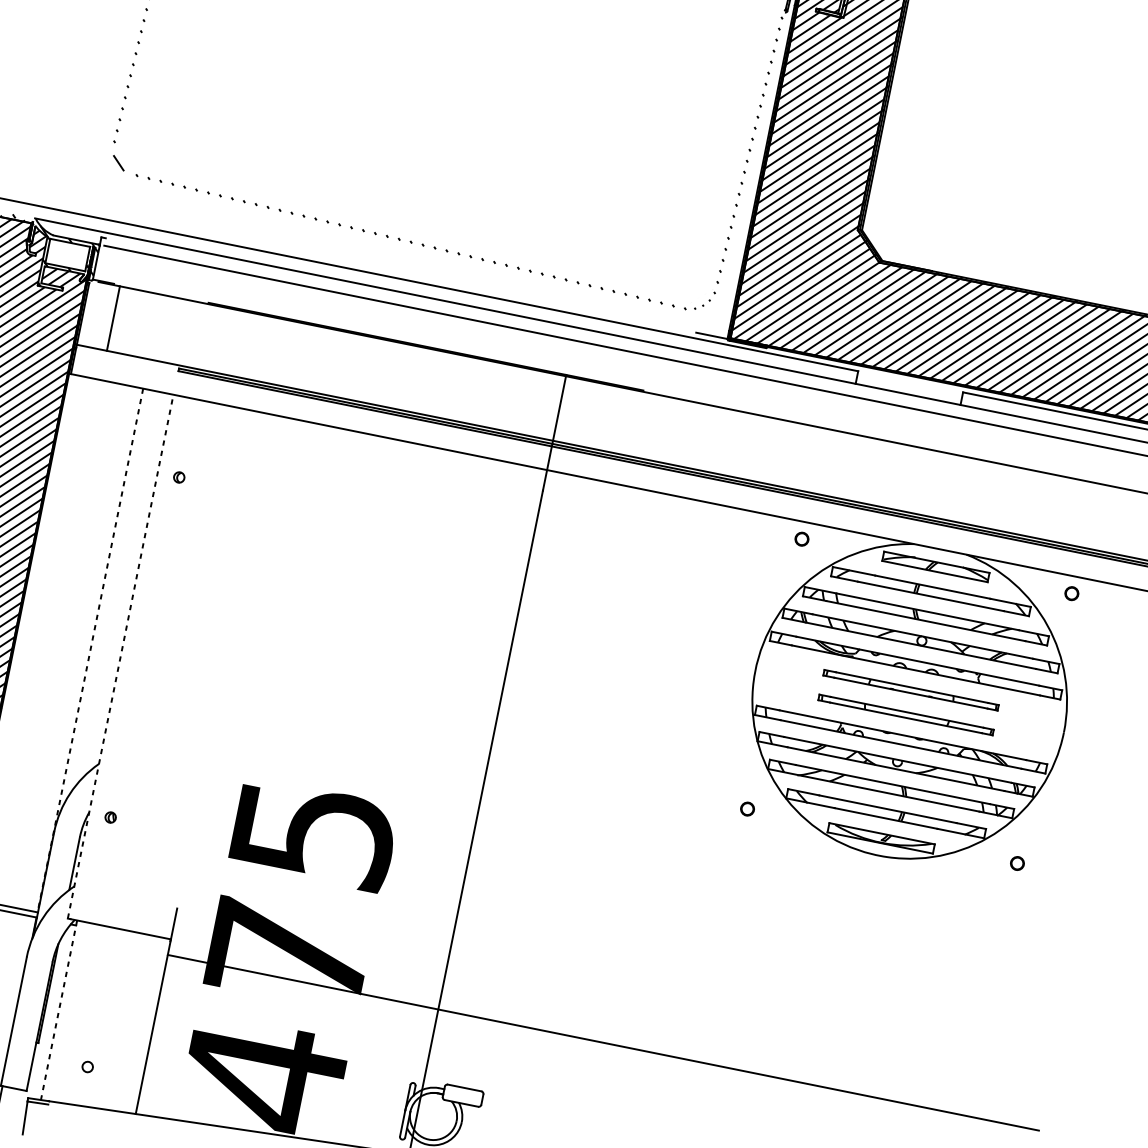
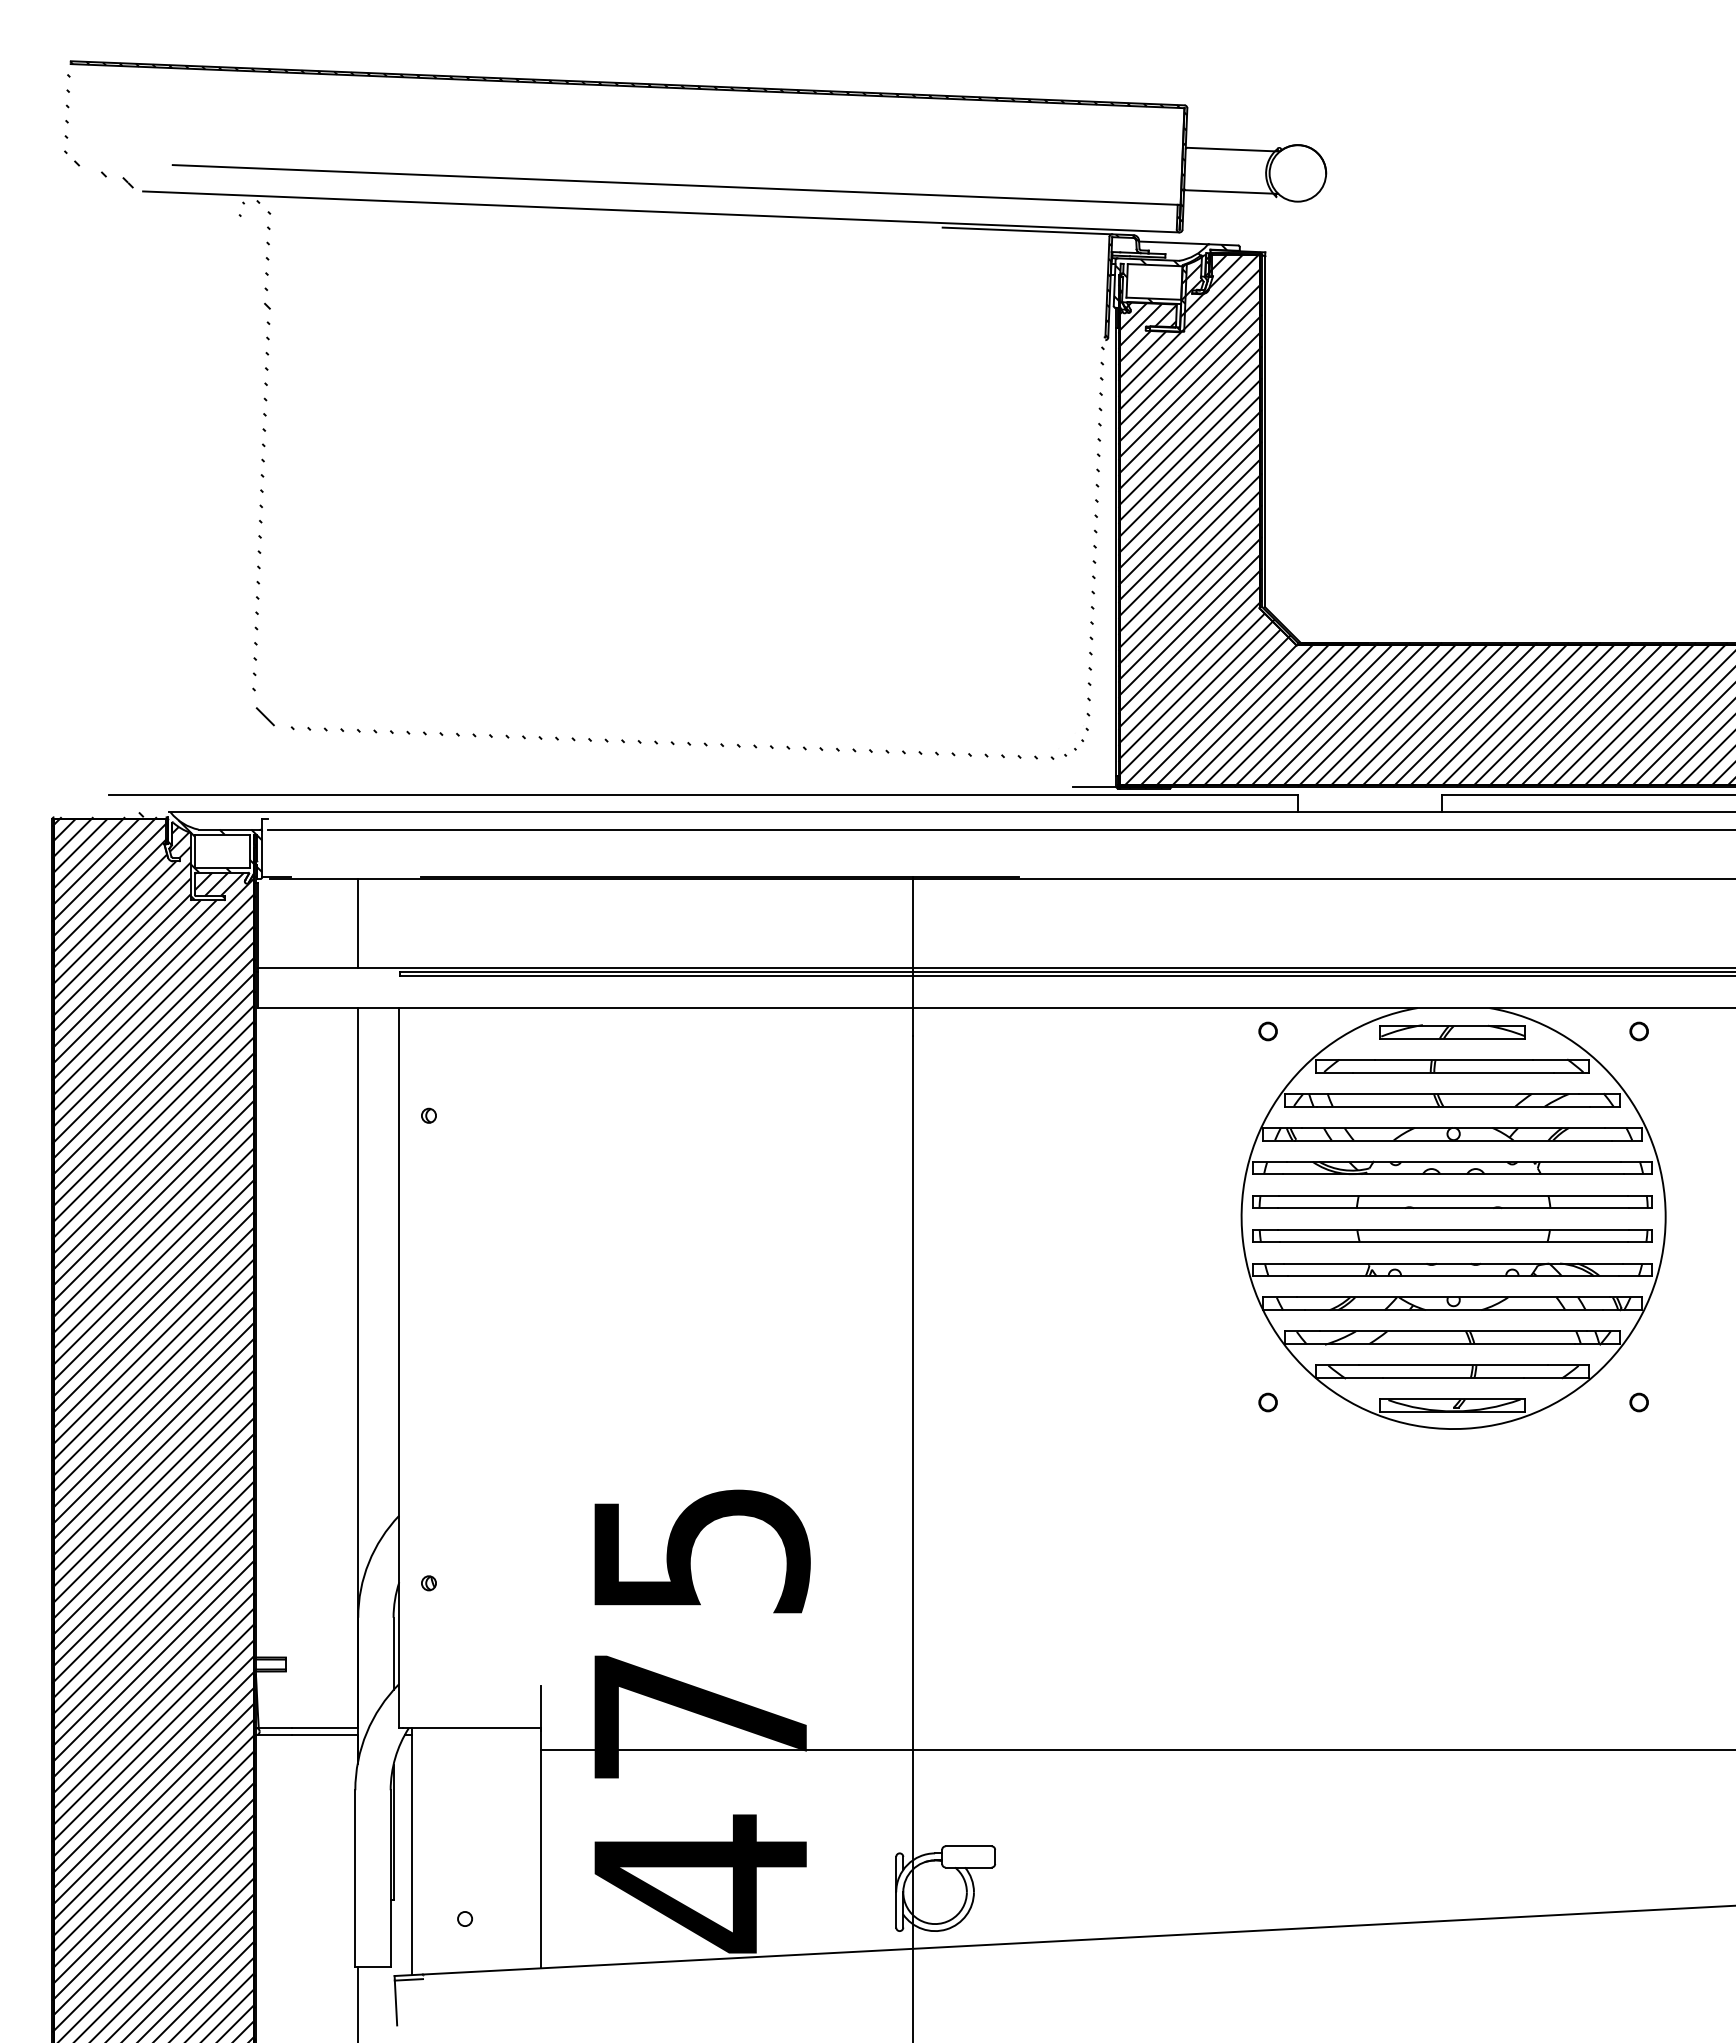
line: (113, 318) -> (357, 923), moved
line: (90, 650) -> (357, 1368), dashed -> solid
line: (120, 656) -> (399, 1367), dashed -> solid
part: (911, 689) -> (1452, 1201), size x1.67
part: (906, 714) -> (1452, 1235), size x1.67
line: (59, 1010) -> (412, 1852), dashed -> solid

